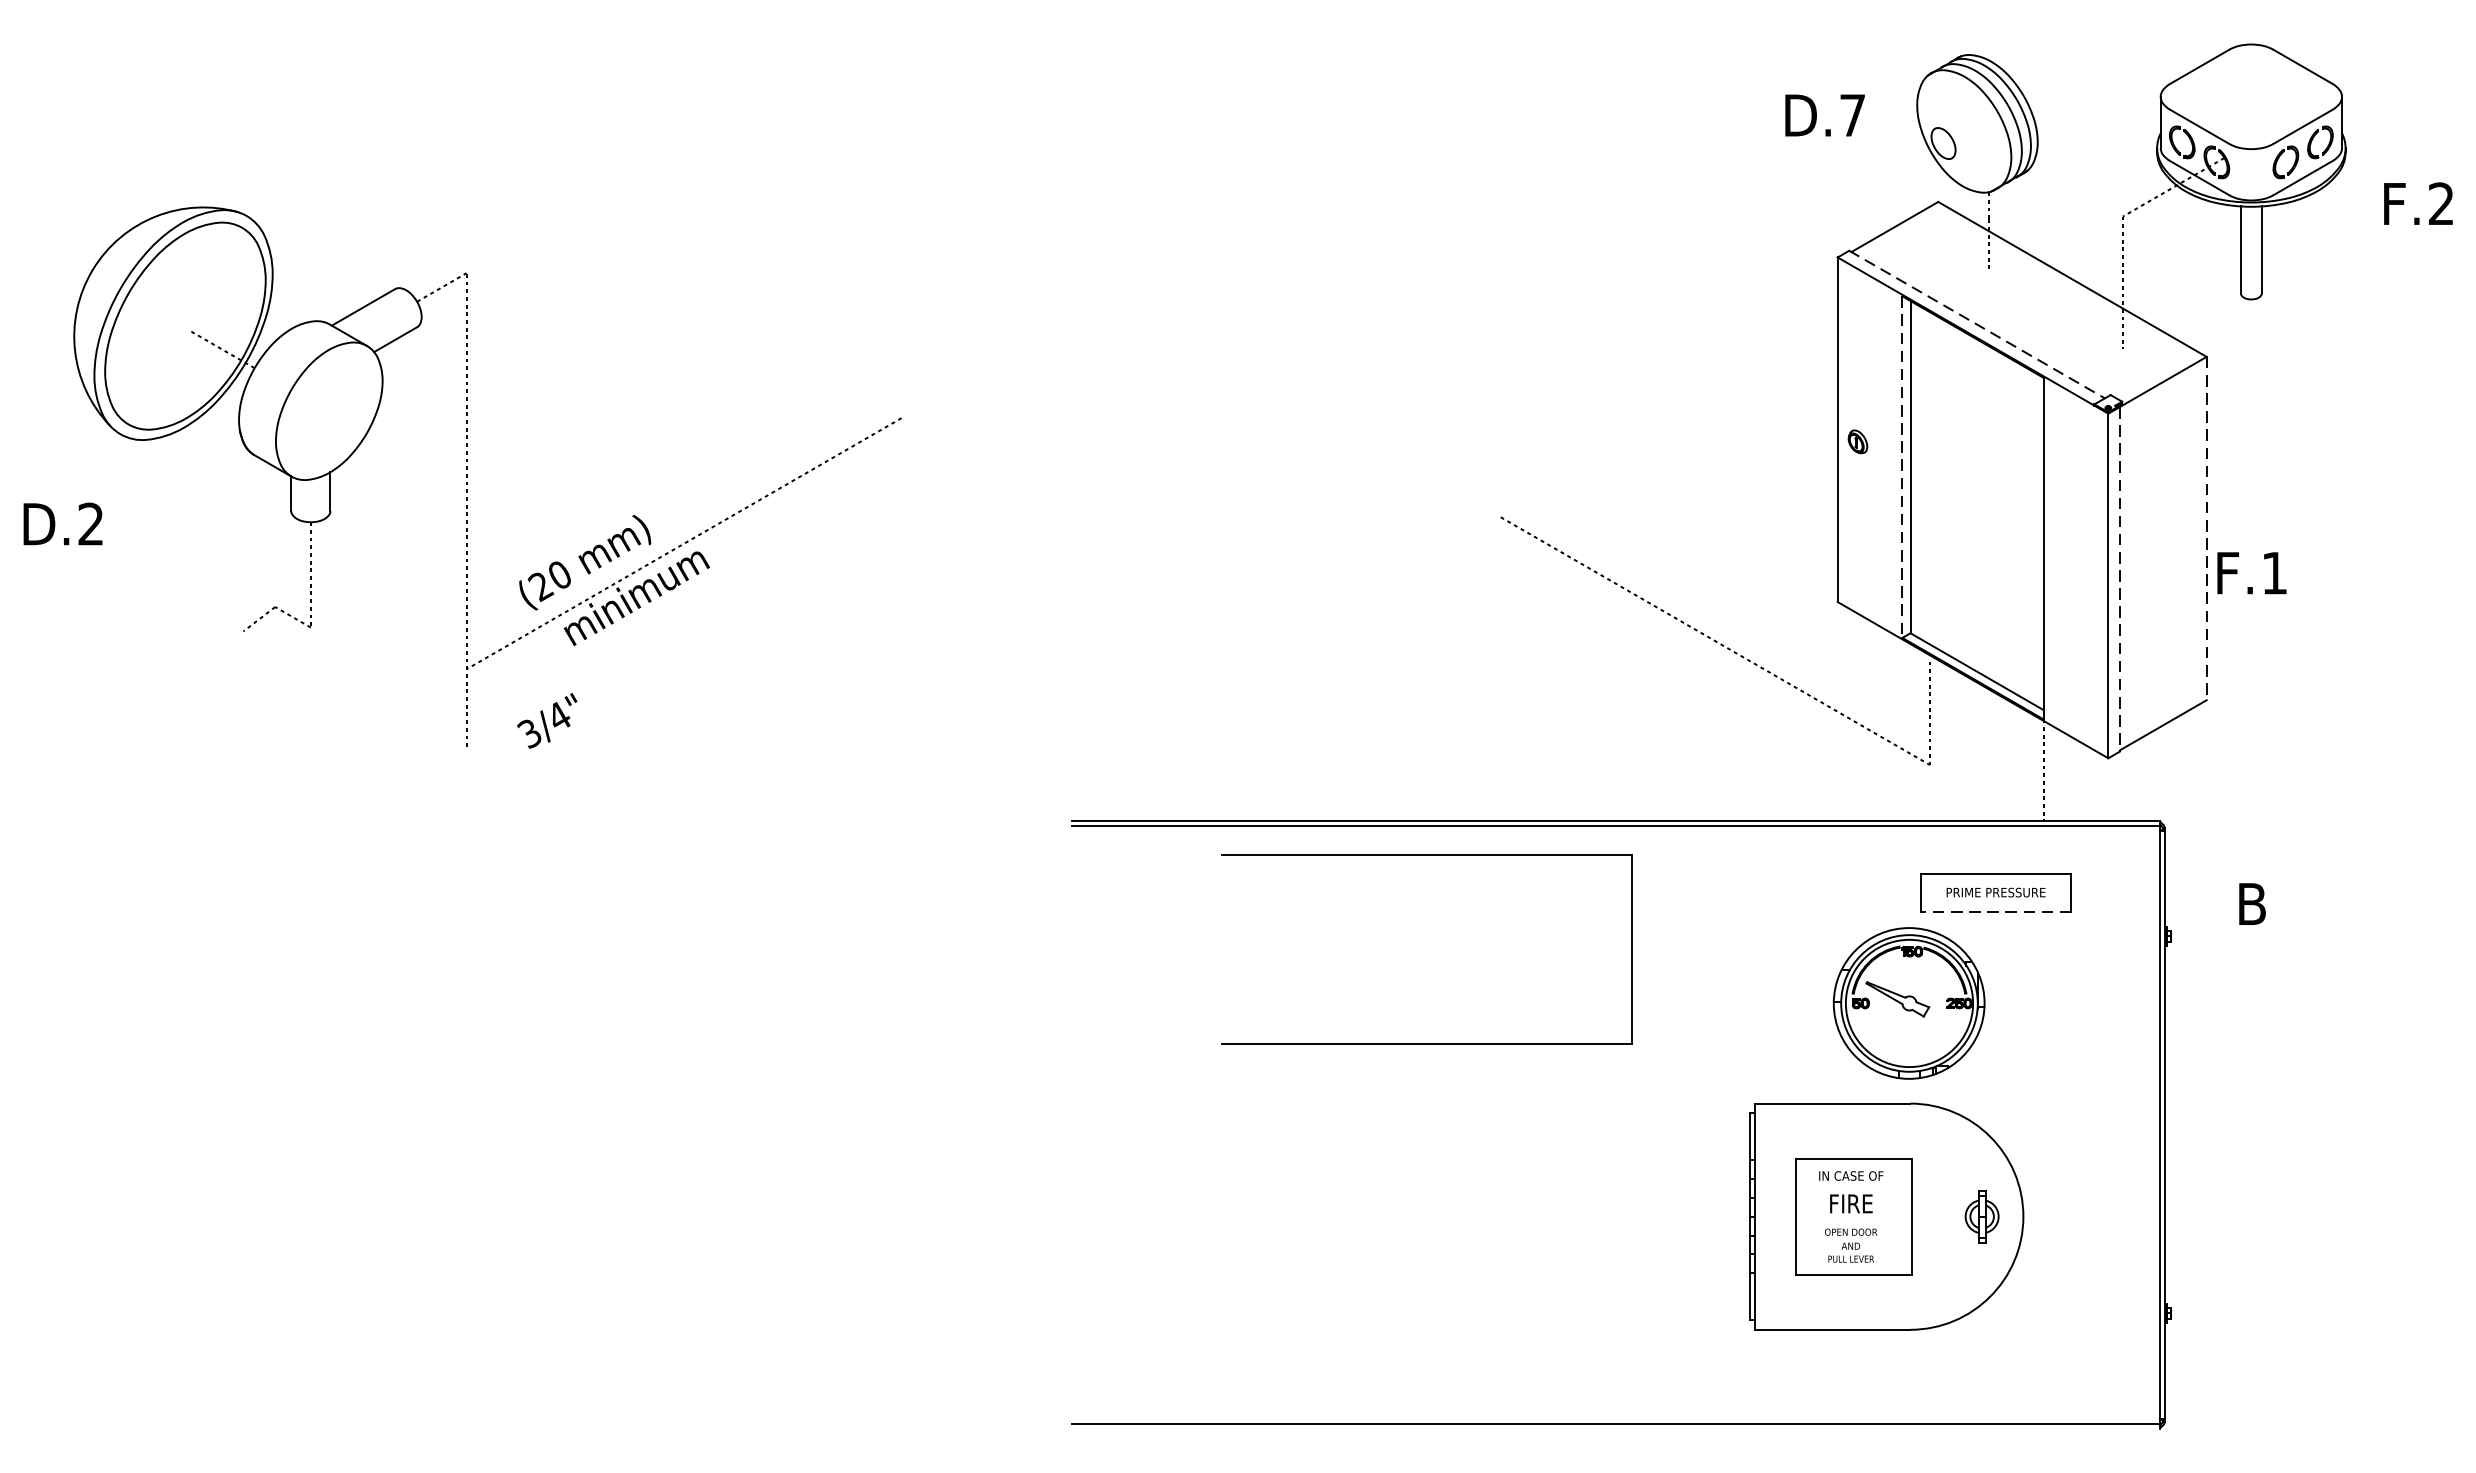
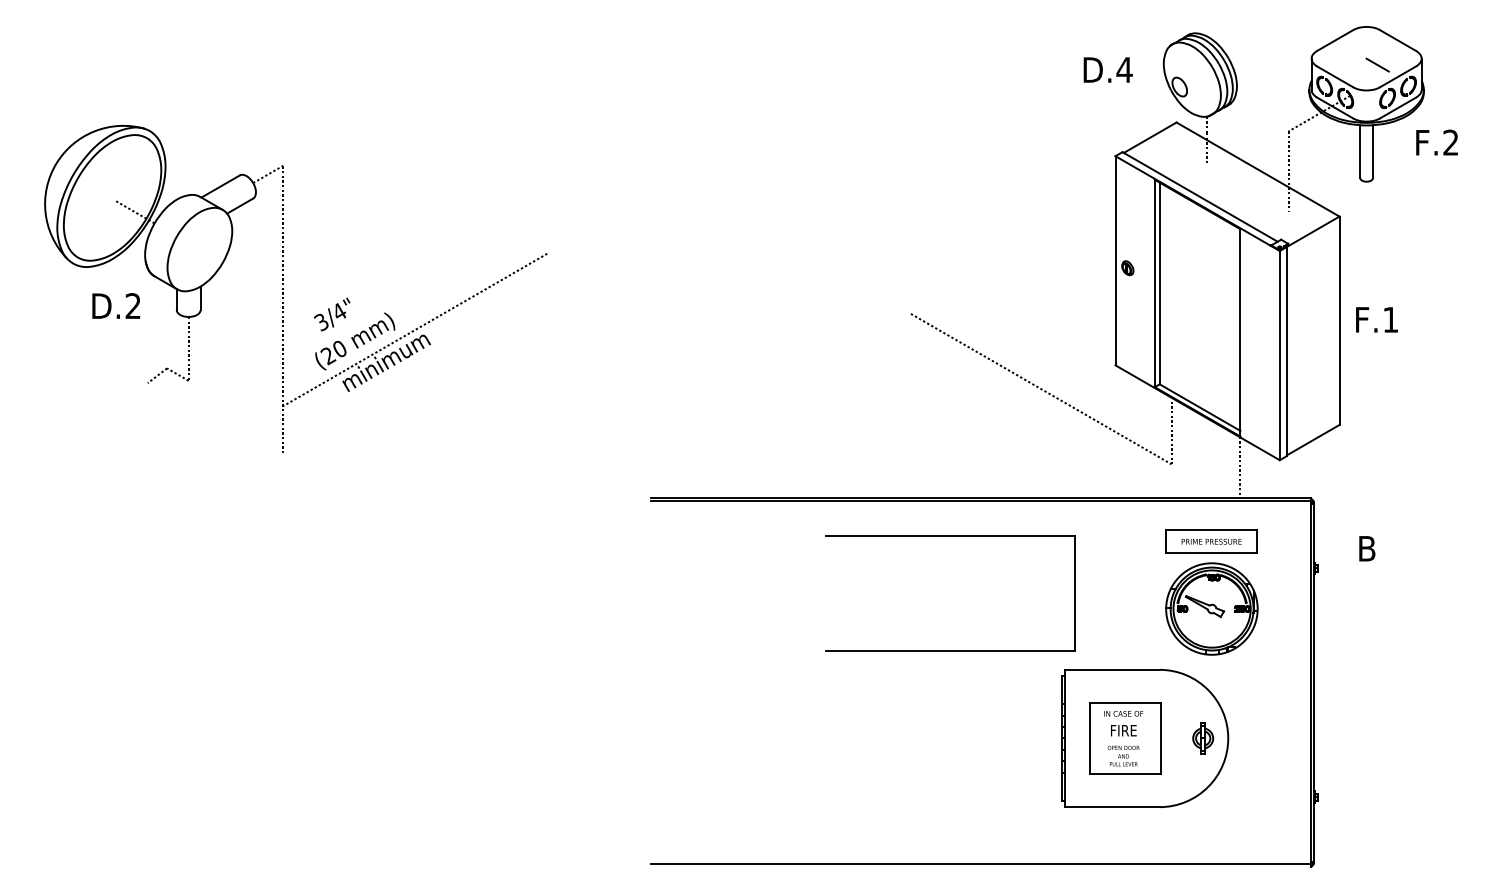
line: (2269, 106) -> (1377, 64), added
text: (1852, 114) -> (1124, 69), D.7 -> D.4
text: (2417, 203) -> (1436, 142), moved
line: (1977, 323) -> (1200, 196), dashed -> solid
line: (1901, 467) -> (1154, 283), dashed -> solid
text: (63, 523) -> (116, 305), moved
line: (2206, 529) -> (1339, 321), dashed -> solid
text: (2251, 572) -> (1376, 319), moved
line: (2119, 579) -> (1286, 351), dashed -> solid
text: (547, 720) -> (332, 314), moved
part: (1427, 855) -> (950, 536), moved
line: (1995, 911) -> (1211, 553), dashed -> solid
part: (1908, 1002) -> (1211, 608), moved

